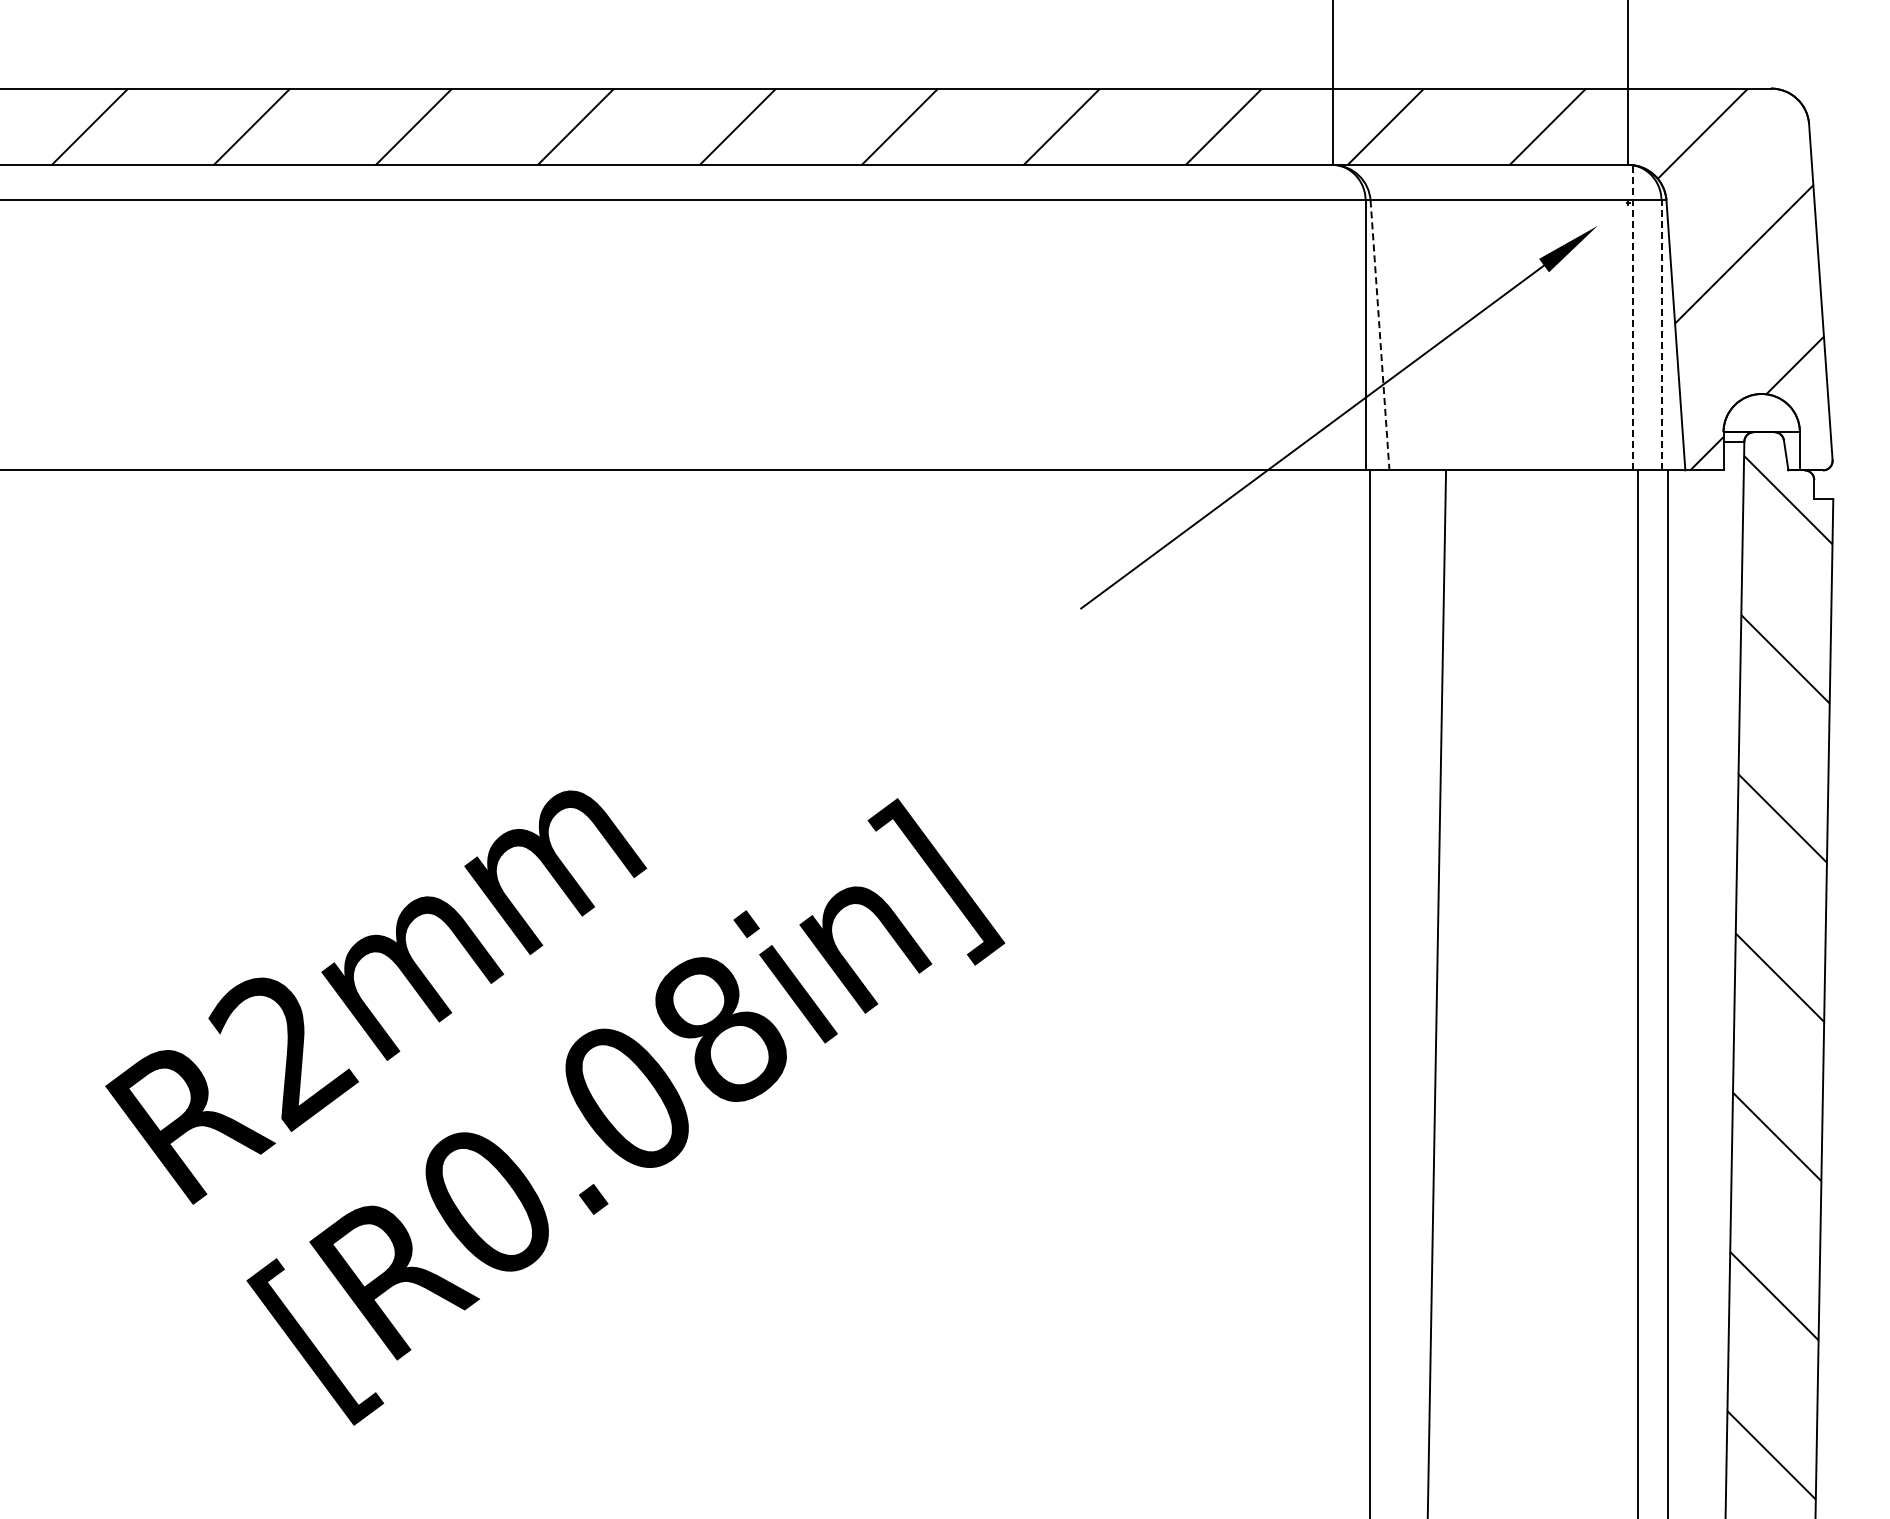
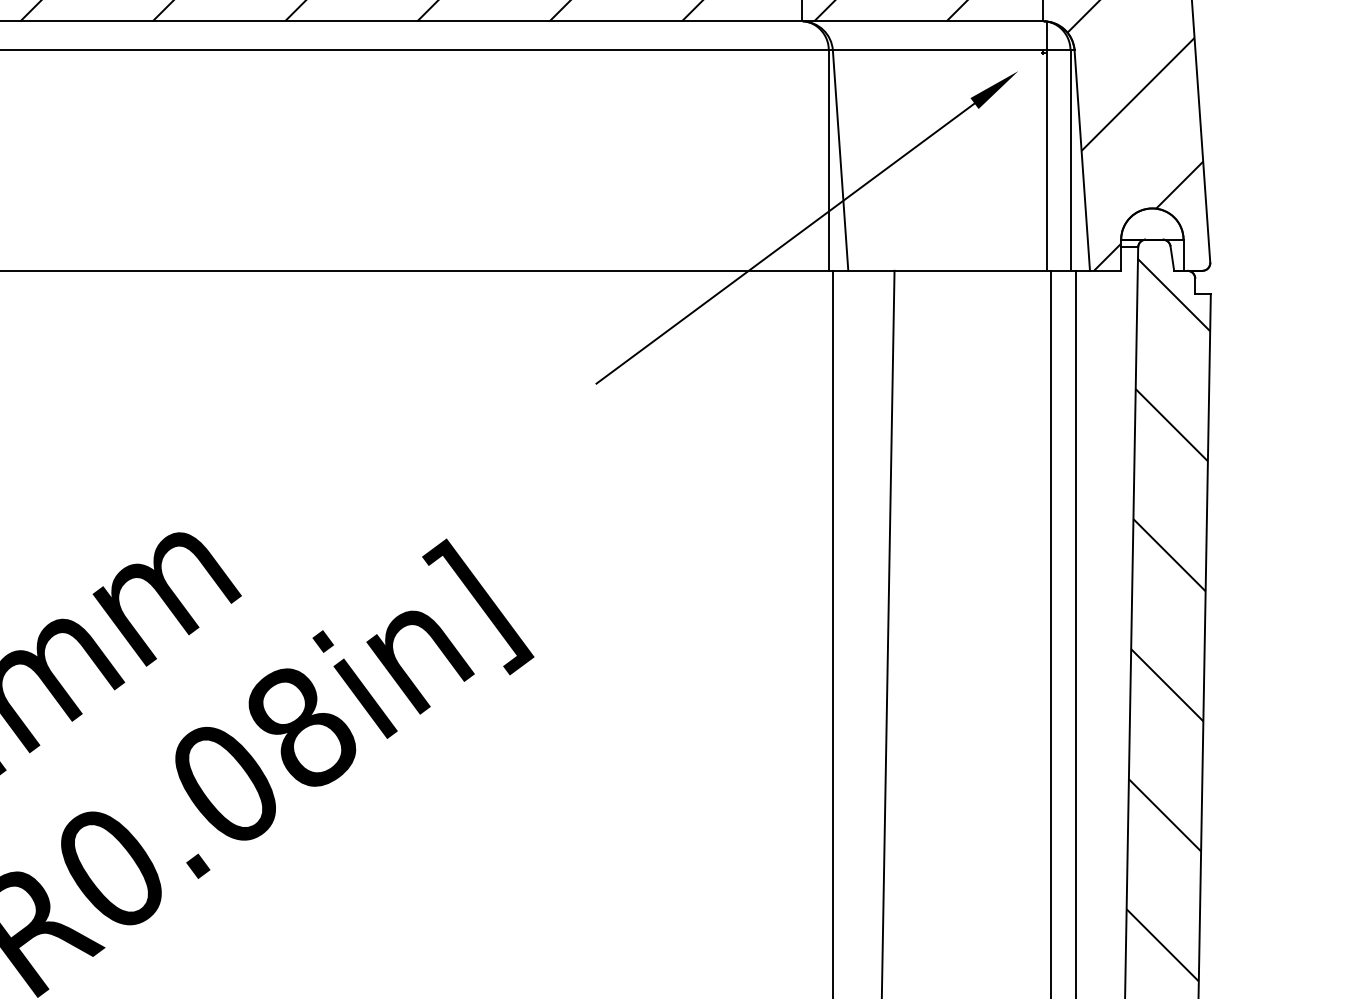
line: (1632, 317) -> (1046, 145), dashed -> solid
line: (1380, 335) -> (840, 160), dashed -> solid
line: (1661, 335) -> (1070, 160), dashed -> solid

